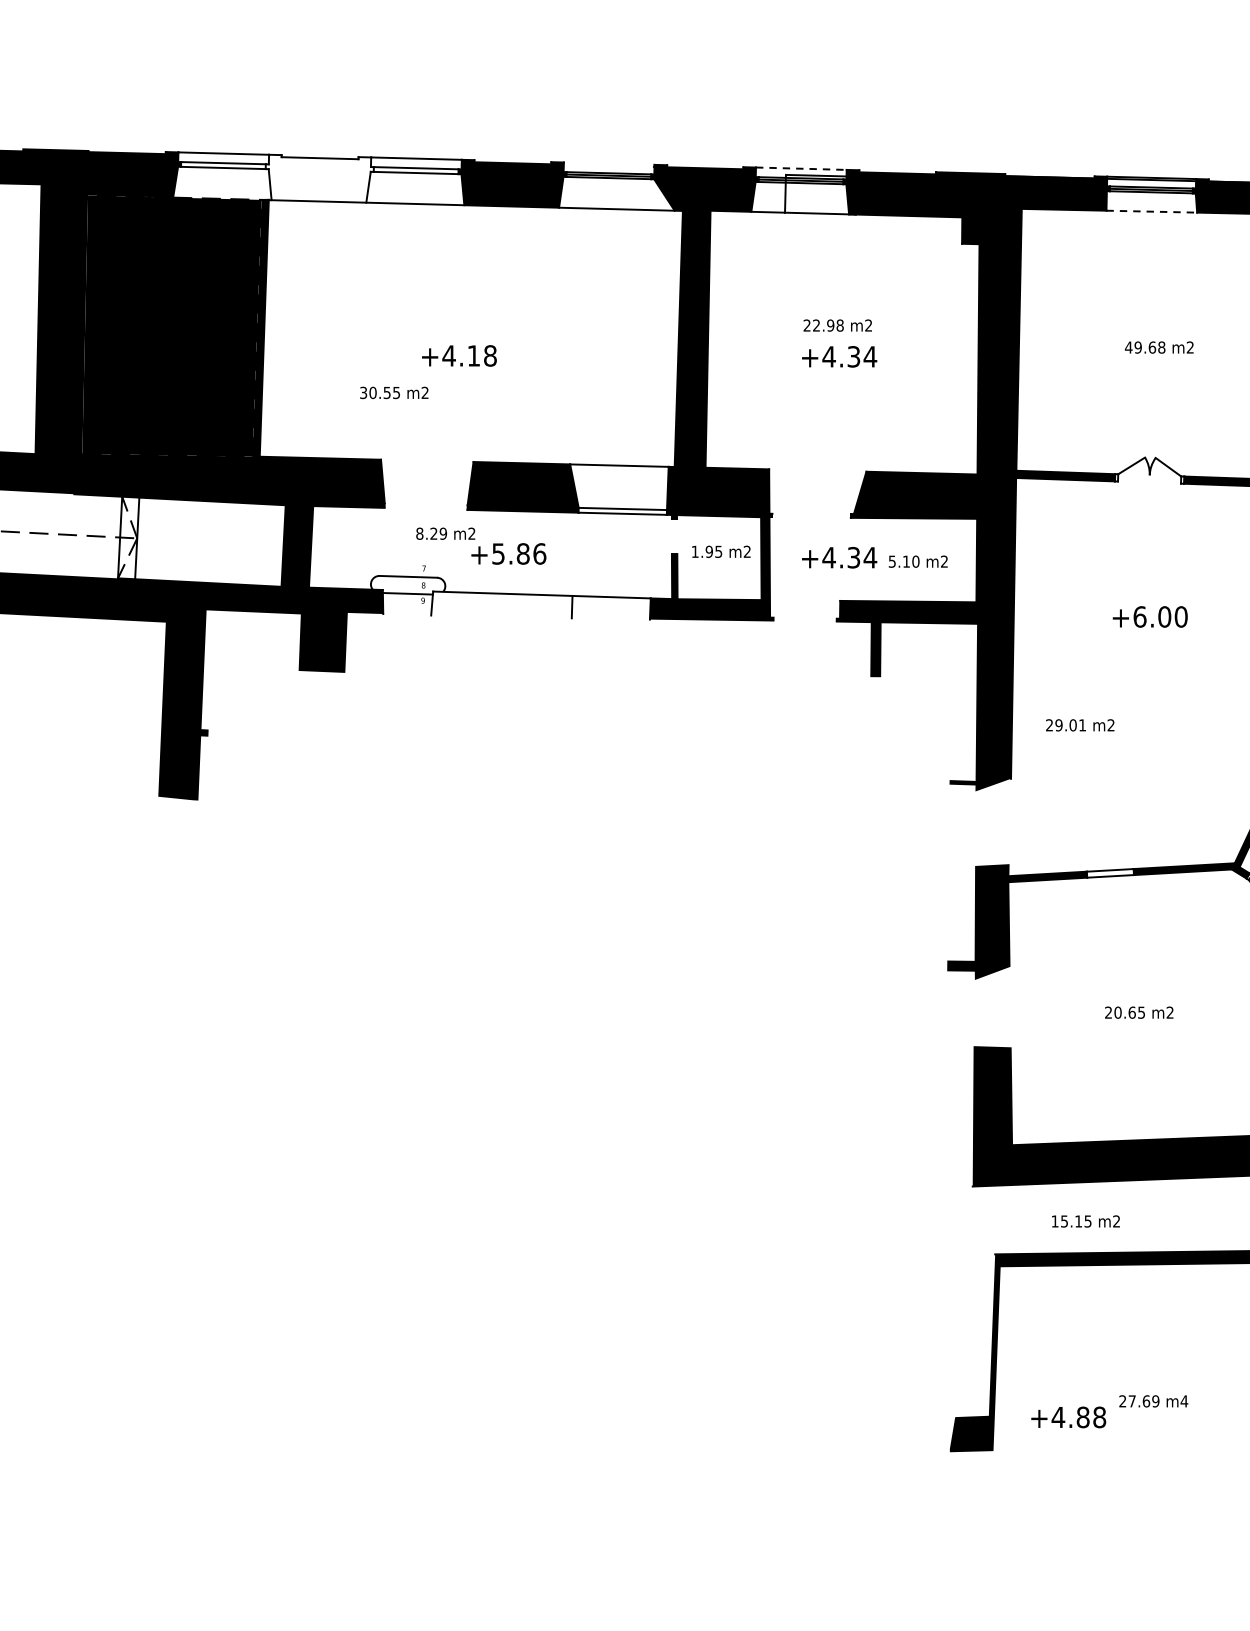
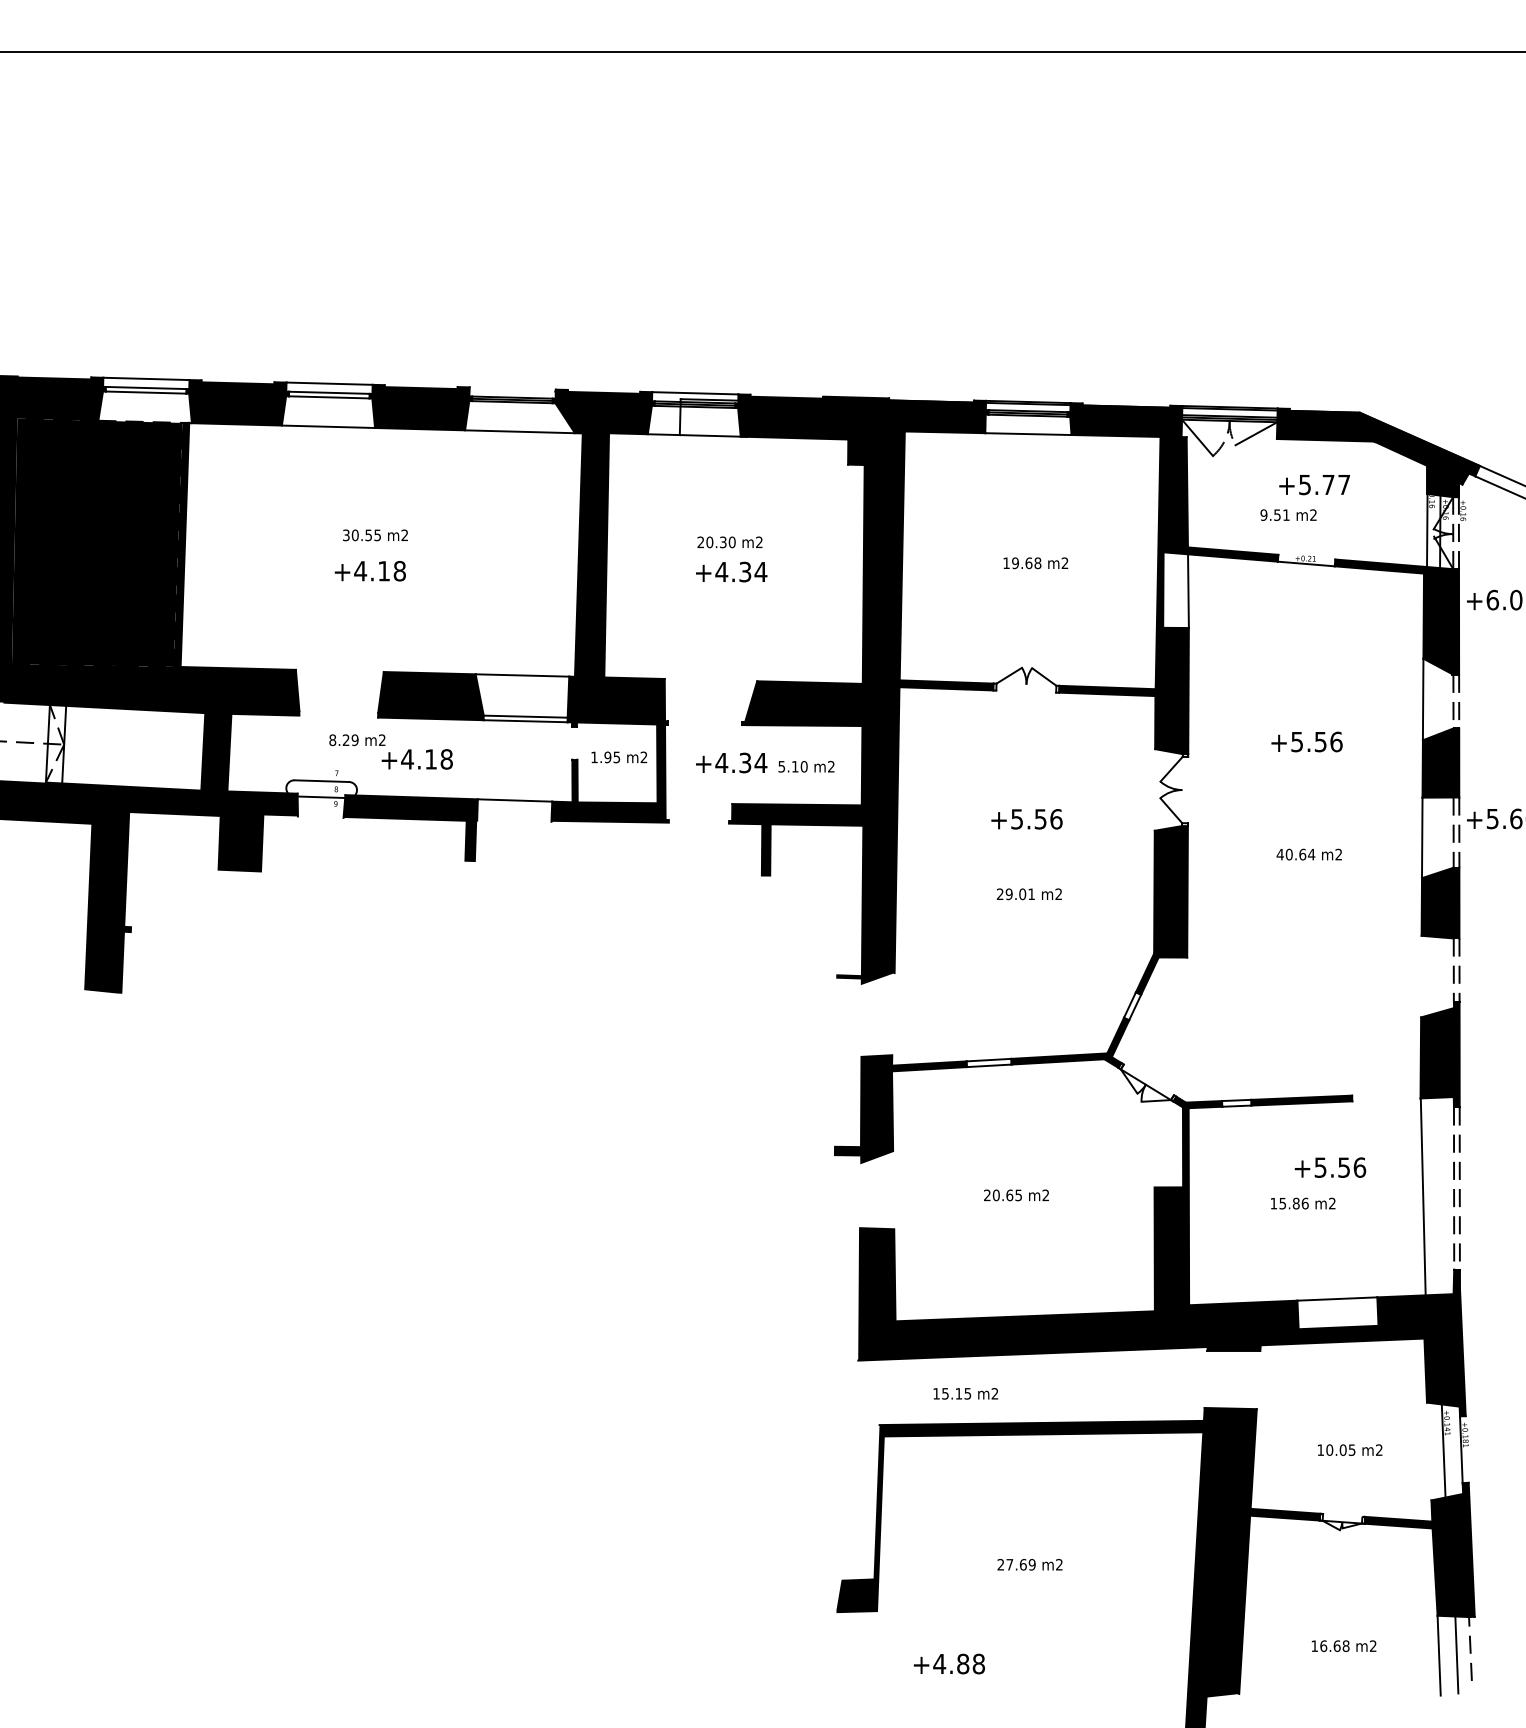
line: (801, 168) -> (695, 393), dashed -> solid
fill: (319, 178) -> (237, 402), added
line: (1151, 212) -> (1028, 434), dashed -> solid
text: (827, 325) -> (720, 542), 22.98 -> 20.30
text: (1128, 346) -> (1006, 562), 49.68 -> 19.68
text: (394, 393) -> (375, 535), moved
text: (518, 554) -> (426, 759), +5.86 -> +4.18
text: (1160, 617) -> (1036, 819), +6.00 -> +5.56
fill: (501, 626) -> (410, 828), added
text: (1079, 725) -> (1028, 894), moved
text: (1184, 1401) -> (1059, 1564), m4 -> m2
text: (1067, 1416) -> (948, 1663), moved

